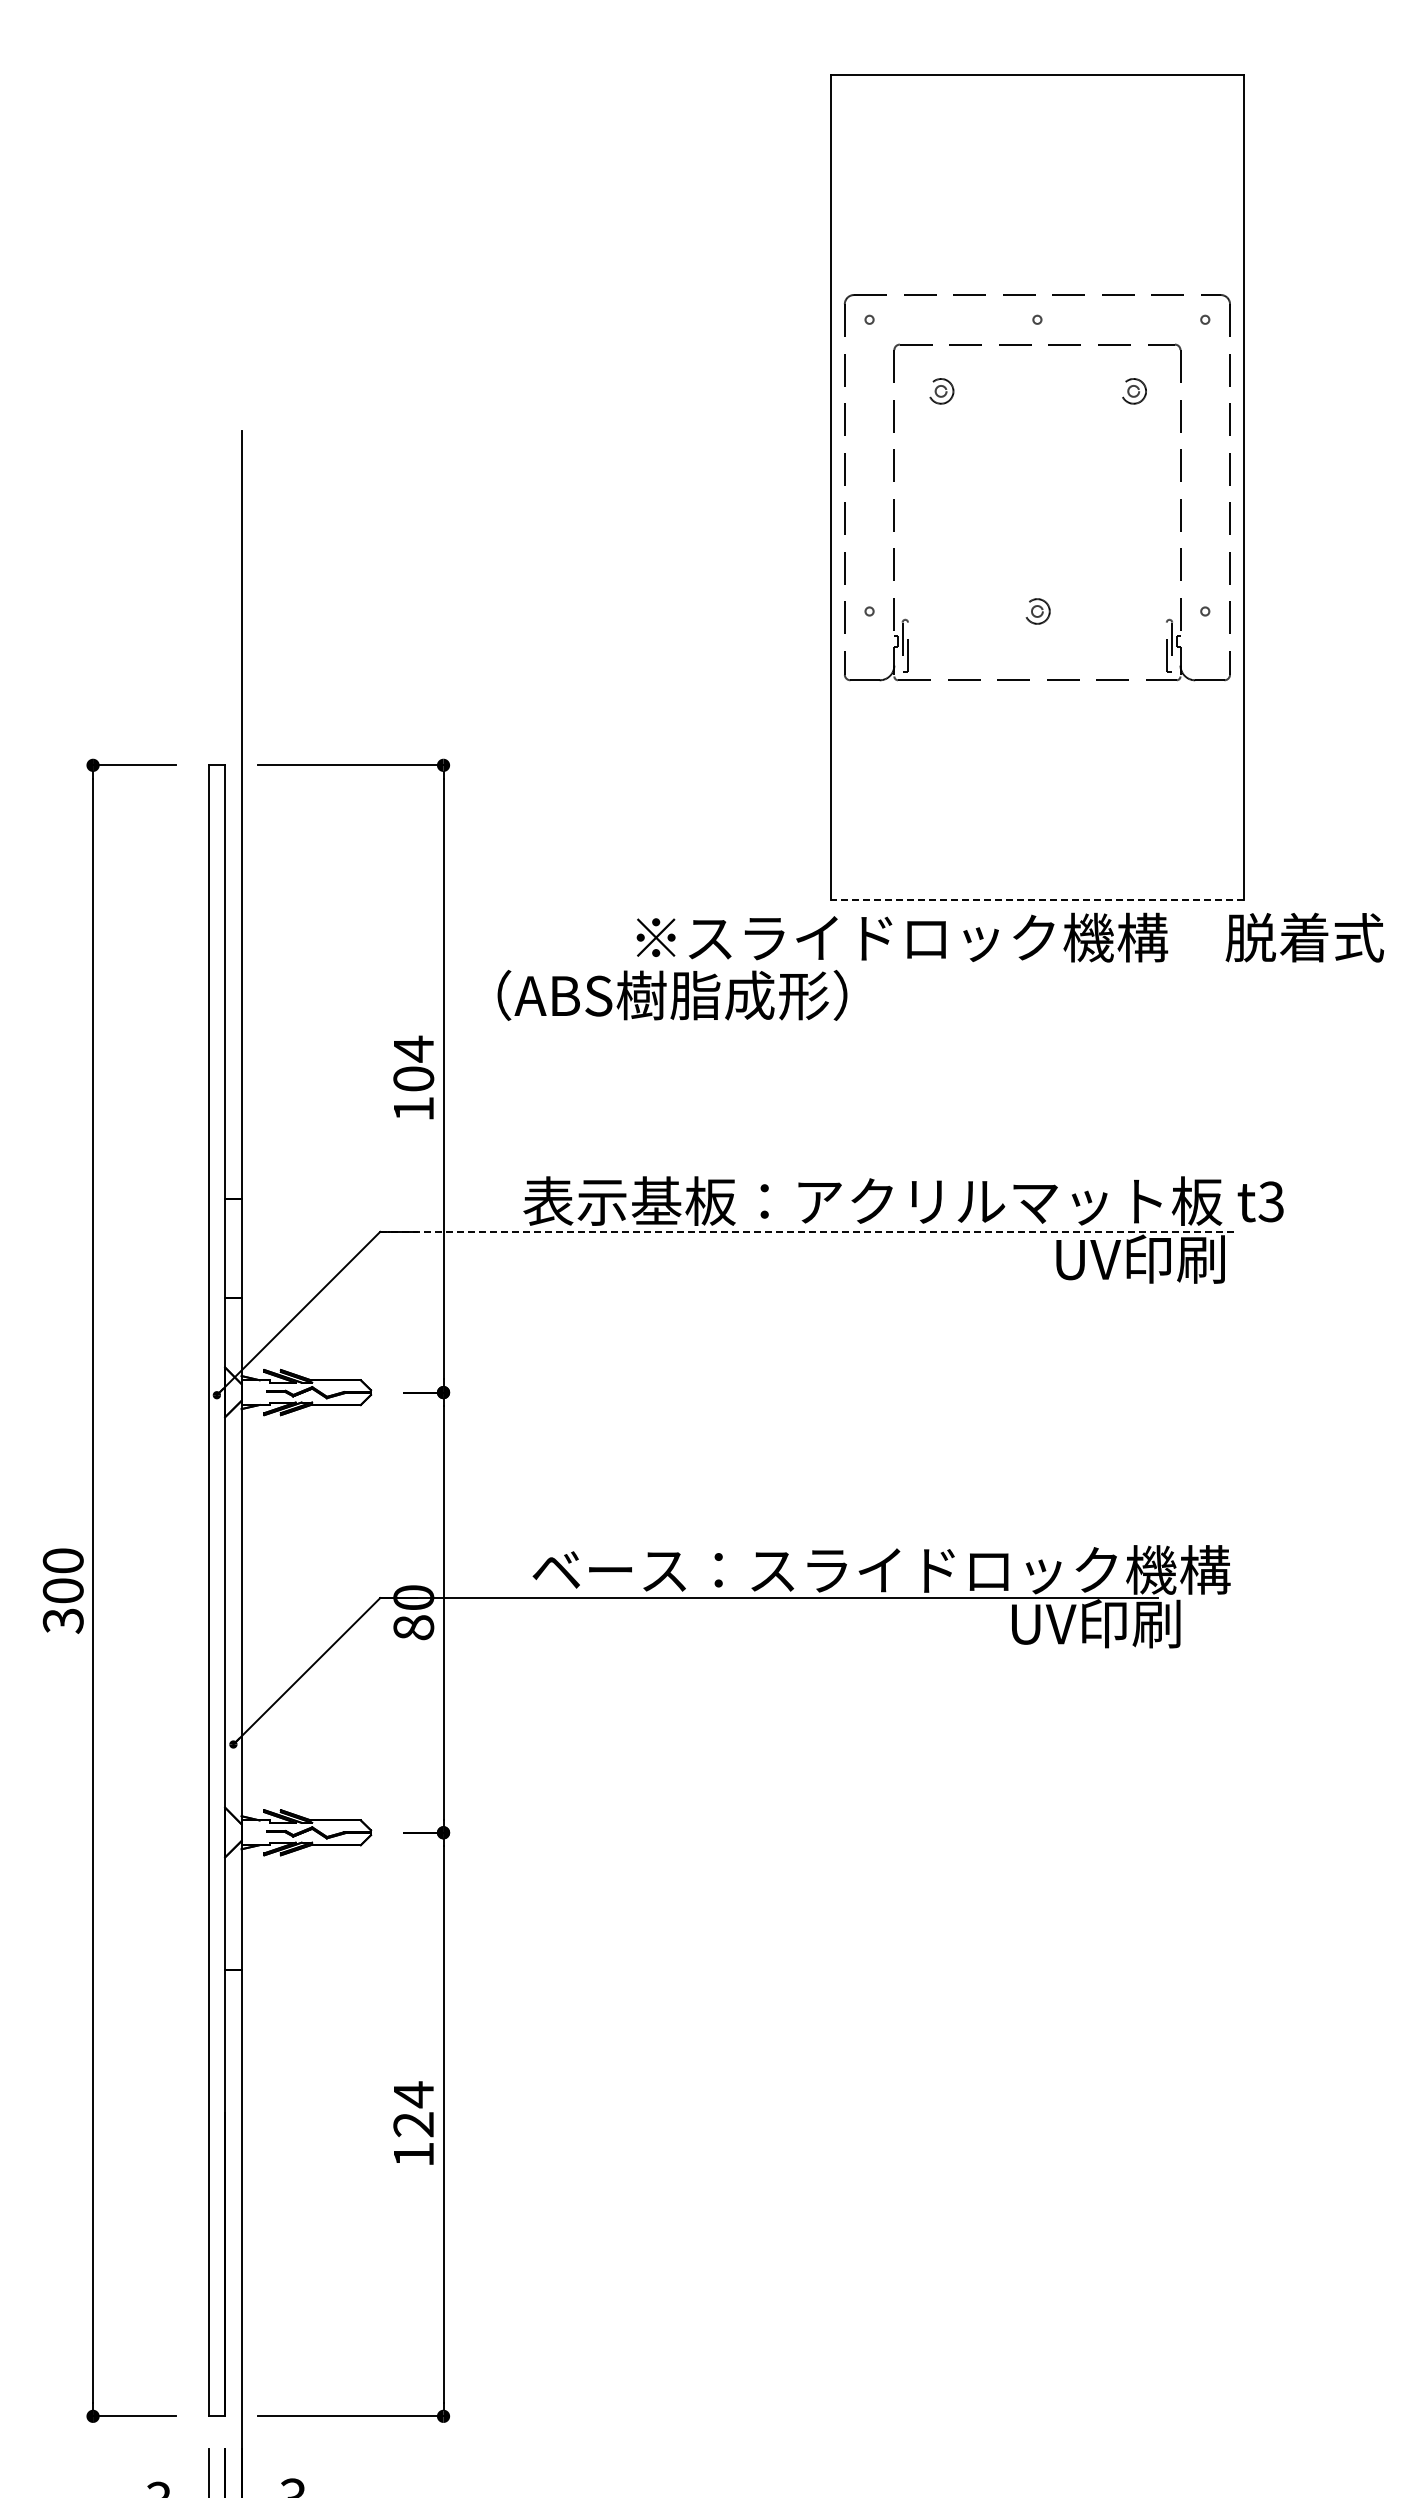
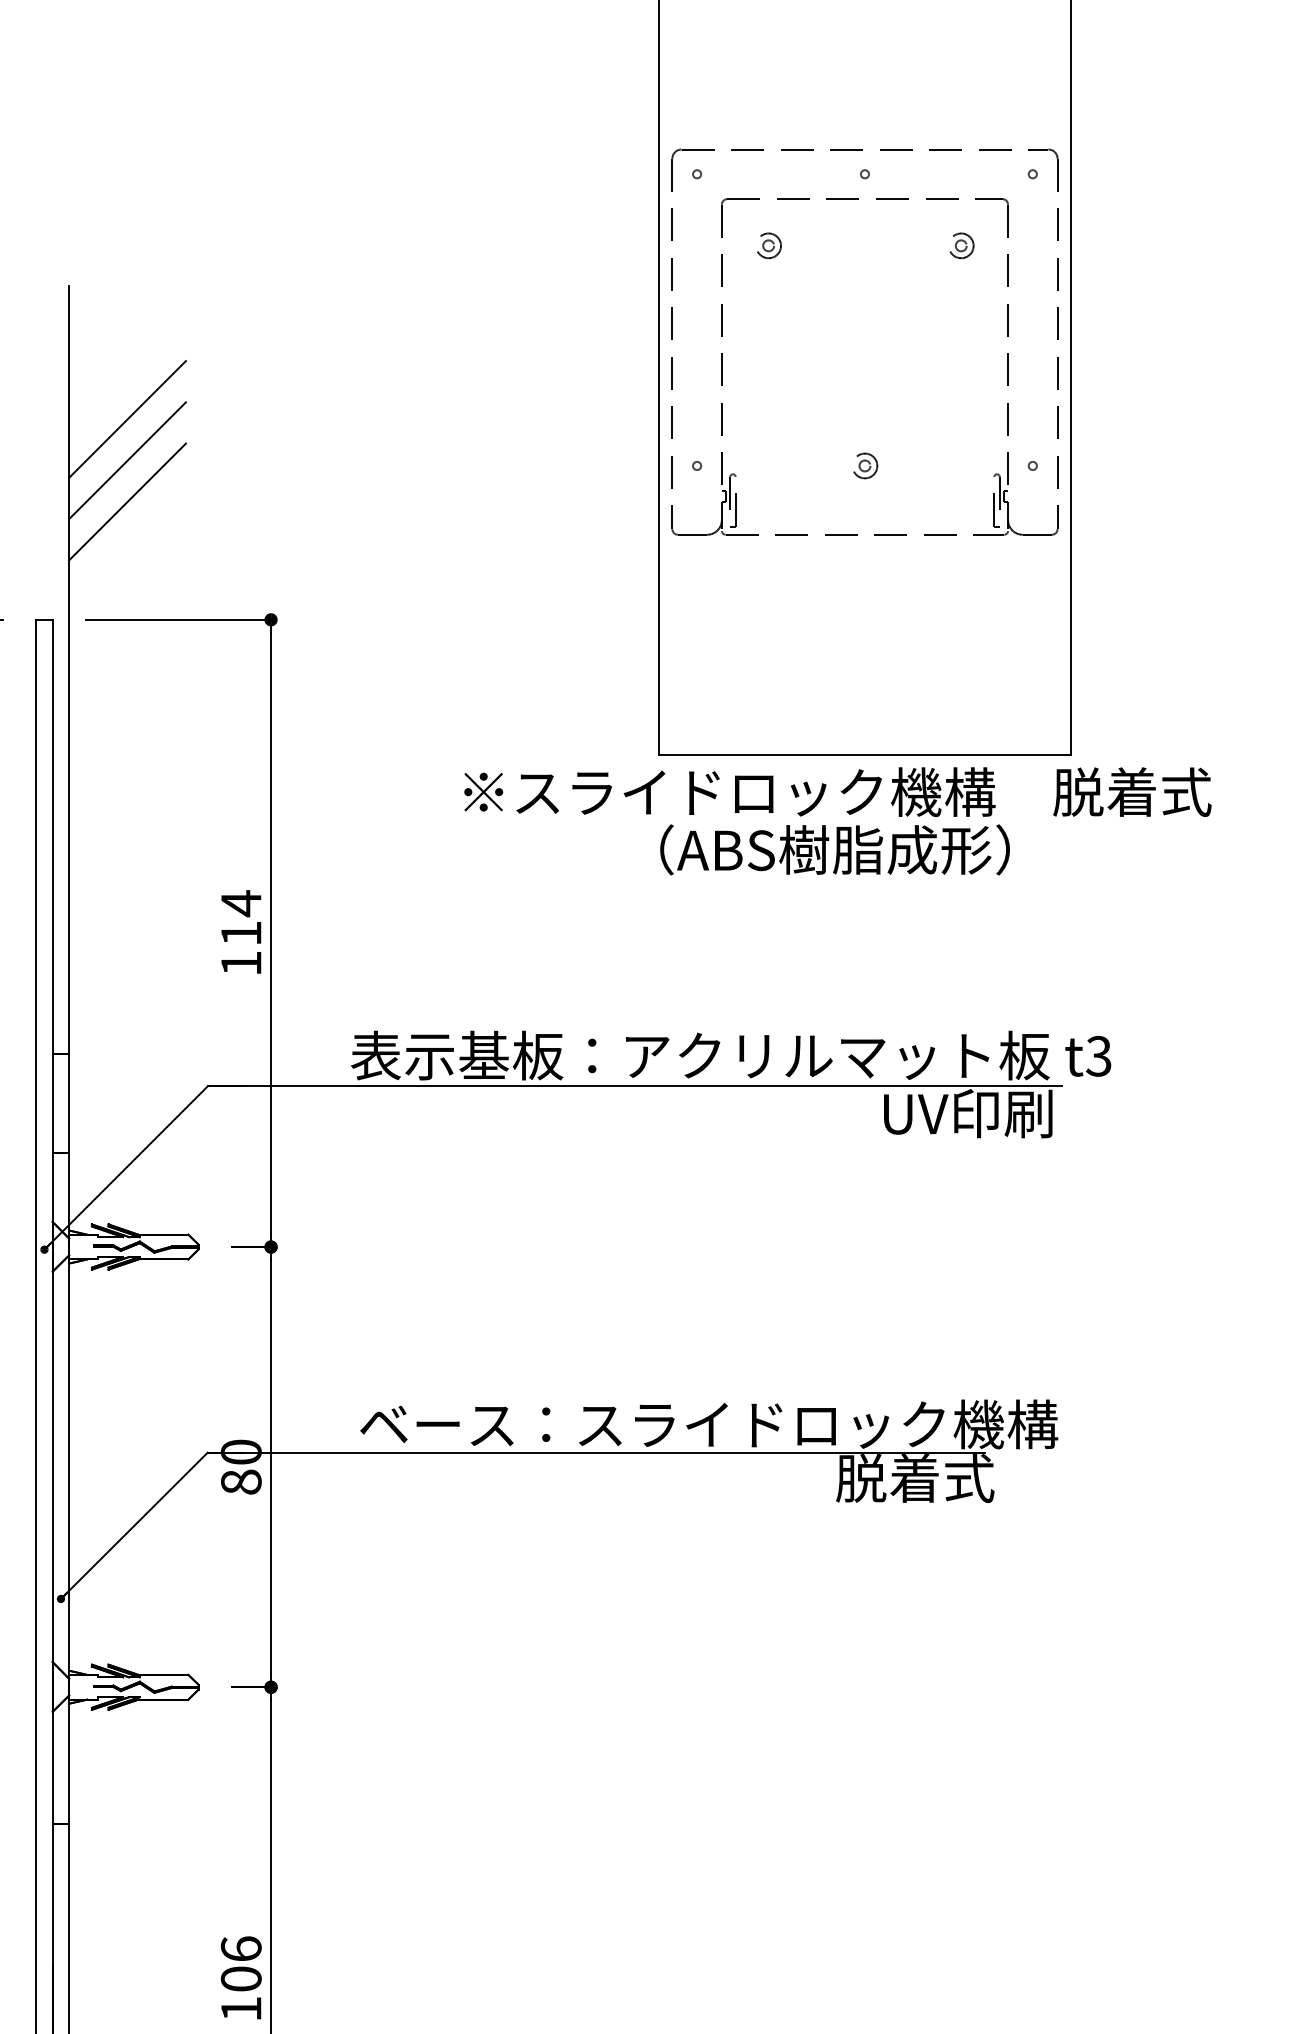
line: (299, 564) -> (127, 418), added
line: (299, 605) -> (127, 459), added
line: (299, 647) -> (127, 501), added
line: (1036, 900) -> (864, 754), dashed -> solid
text: (672, 995) -> (835, 849), moved
text: (413, 1078) -> (241, 932), 104 -> 114
line: (807, 1231) -> (635, 1085), dashed -> solid
text: (1094, 1623) -> (922, 1477), UV印刷 -> 脱着式
text: (413, 2109) -> (241, 1963), 124 -> 106

